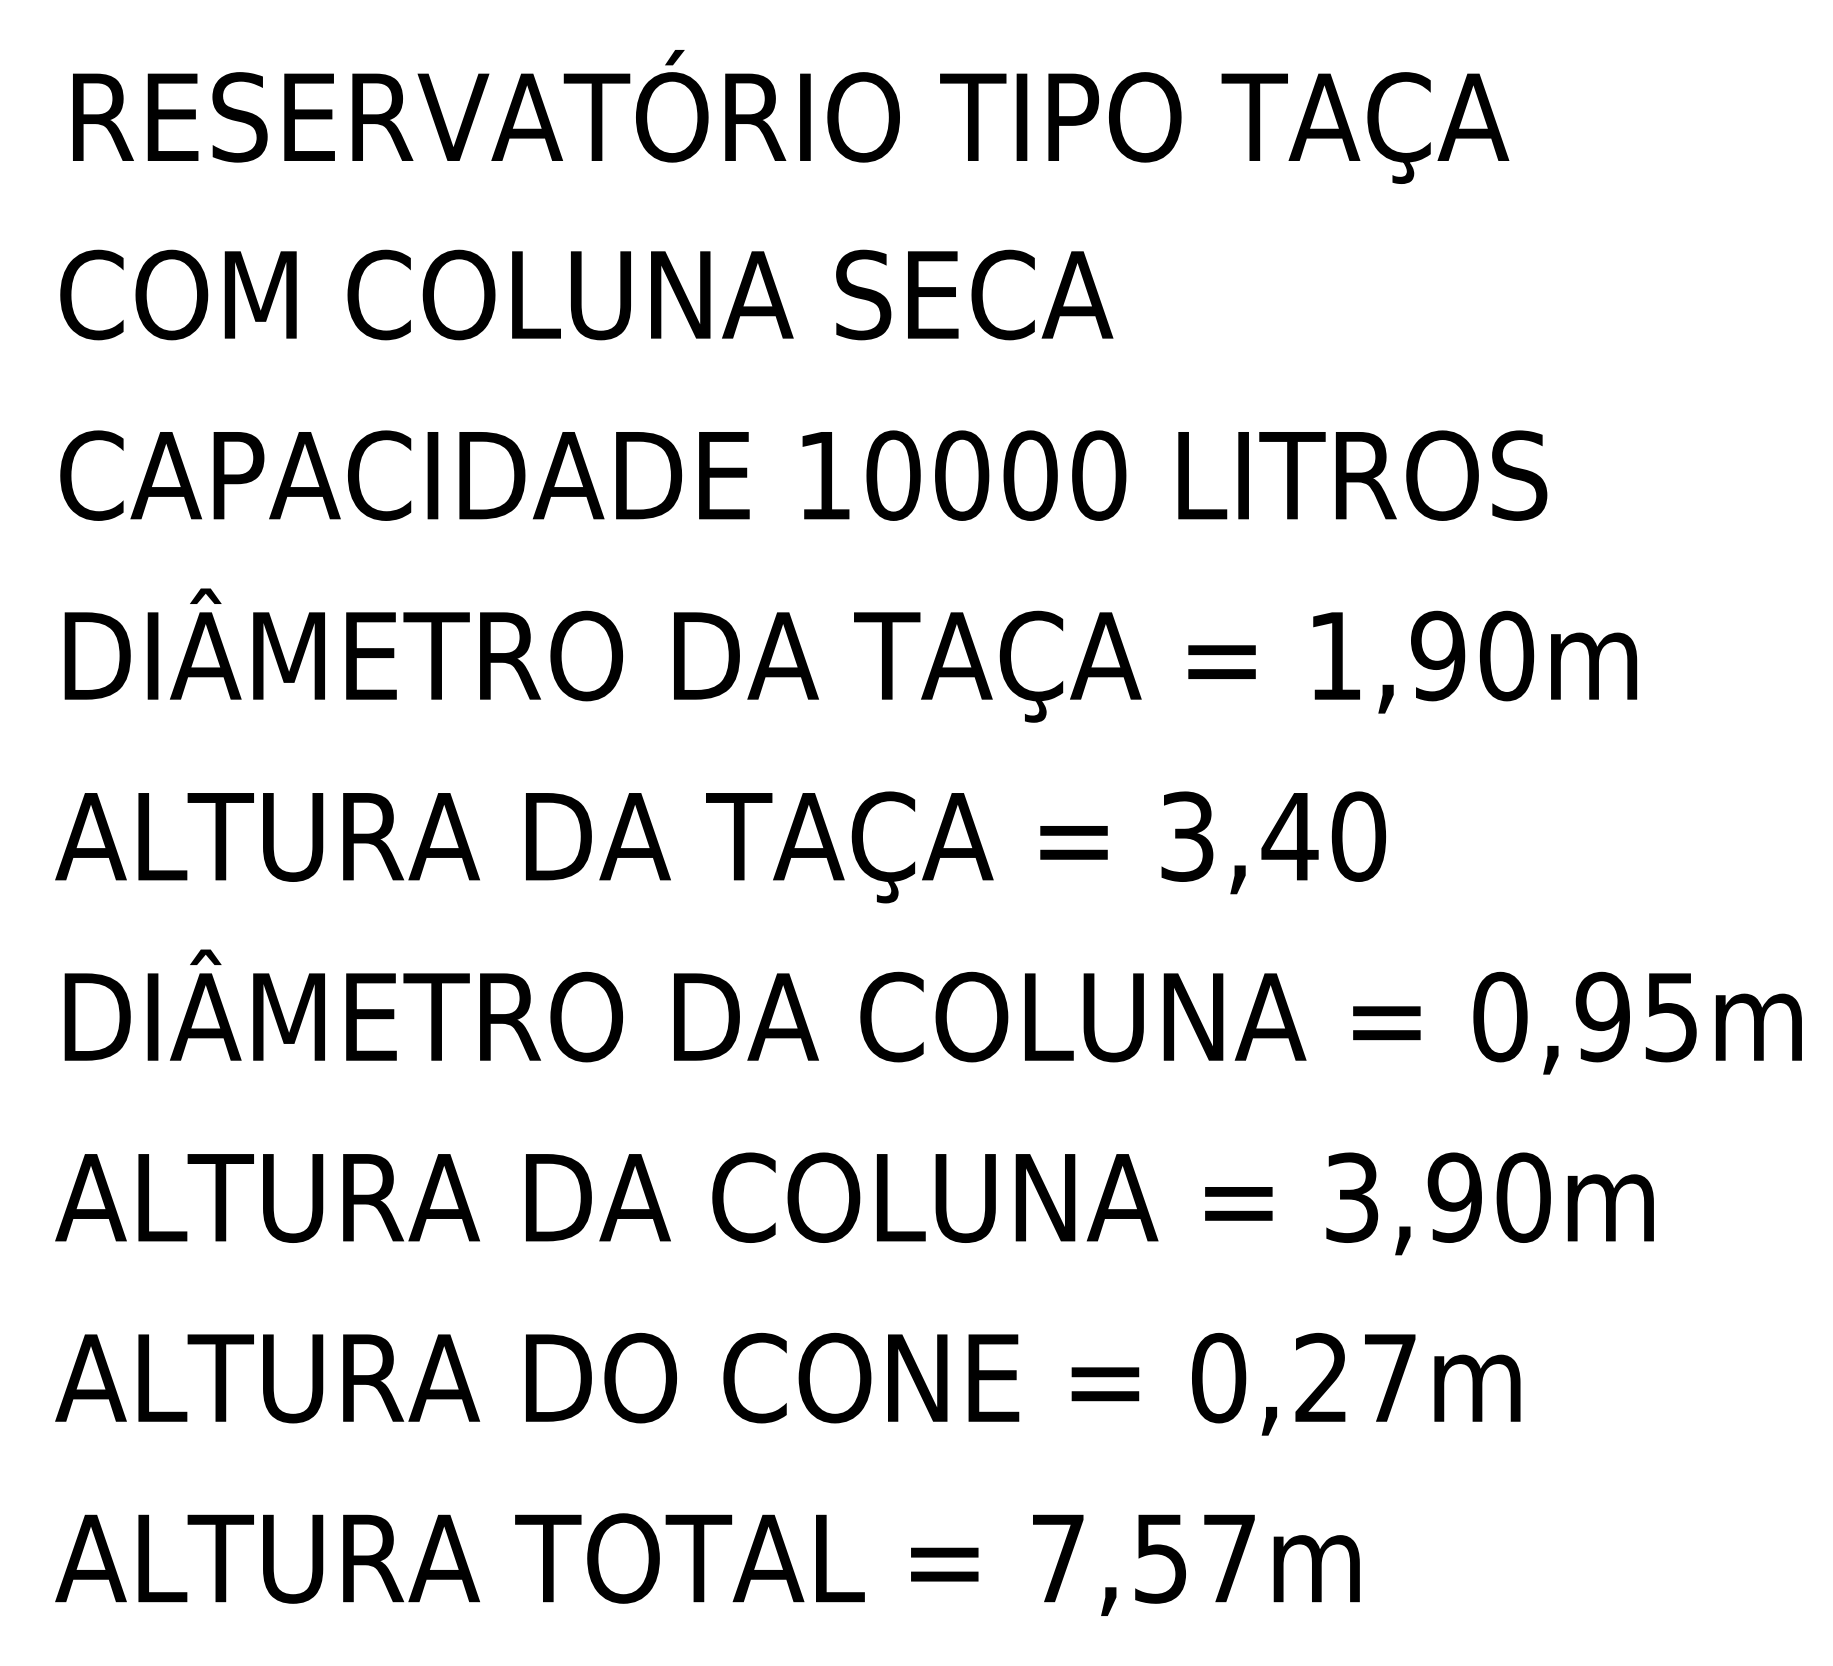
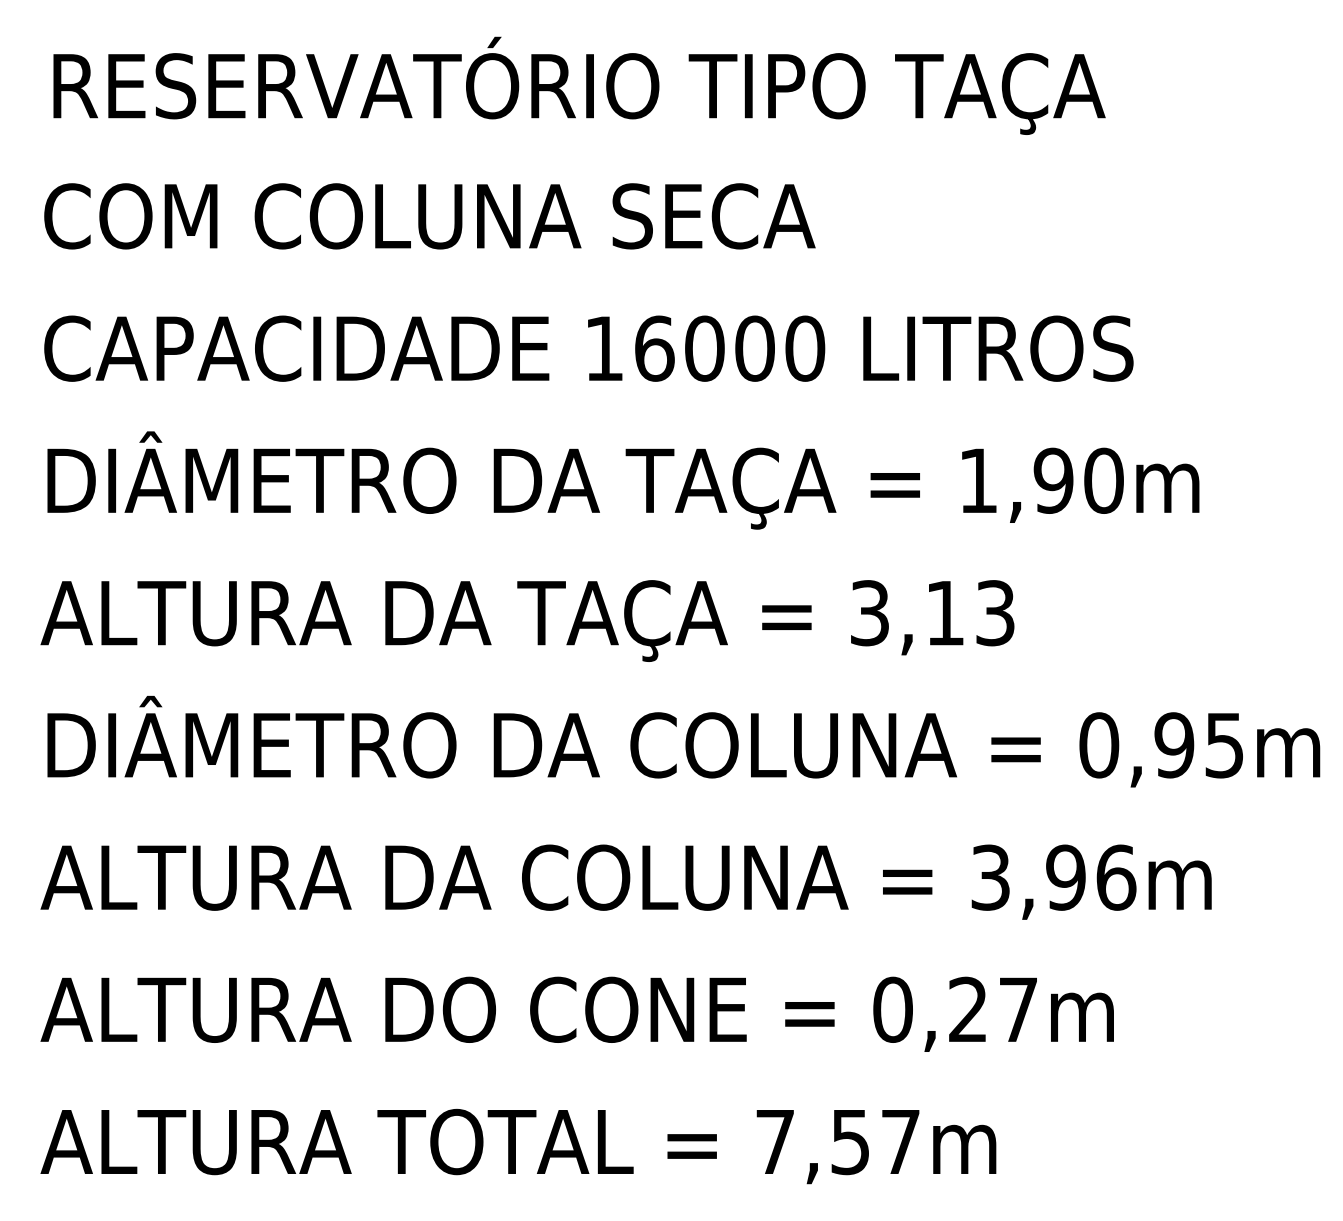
text: (893, 475) -> (654, 348), 10000 -> 16000
text: (1323, 836) -> (969, 613), 3,40 -> 3,13
text: (1523, 1197) -> (1116, 877), 3,90m -> 3,96m

